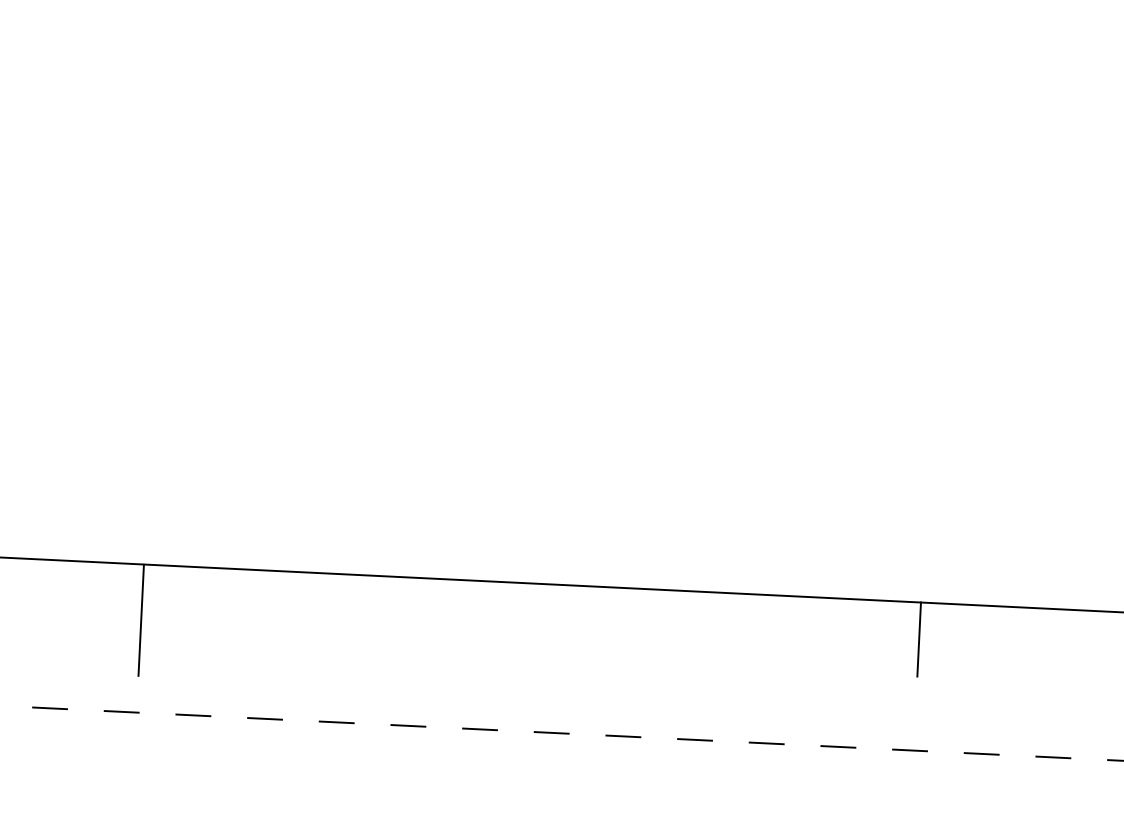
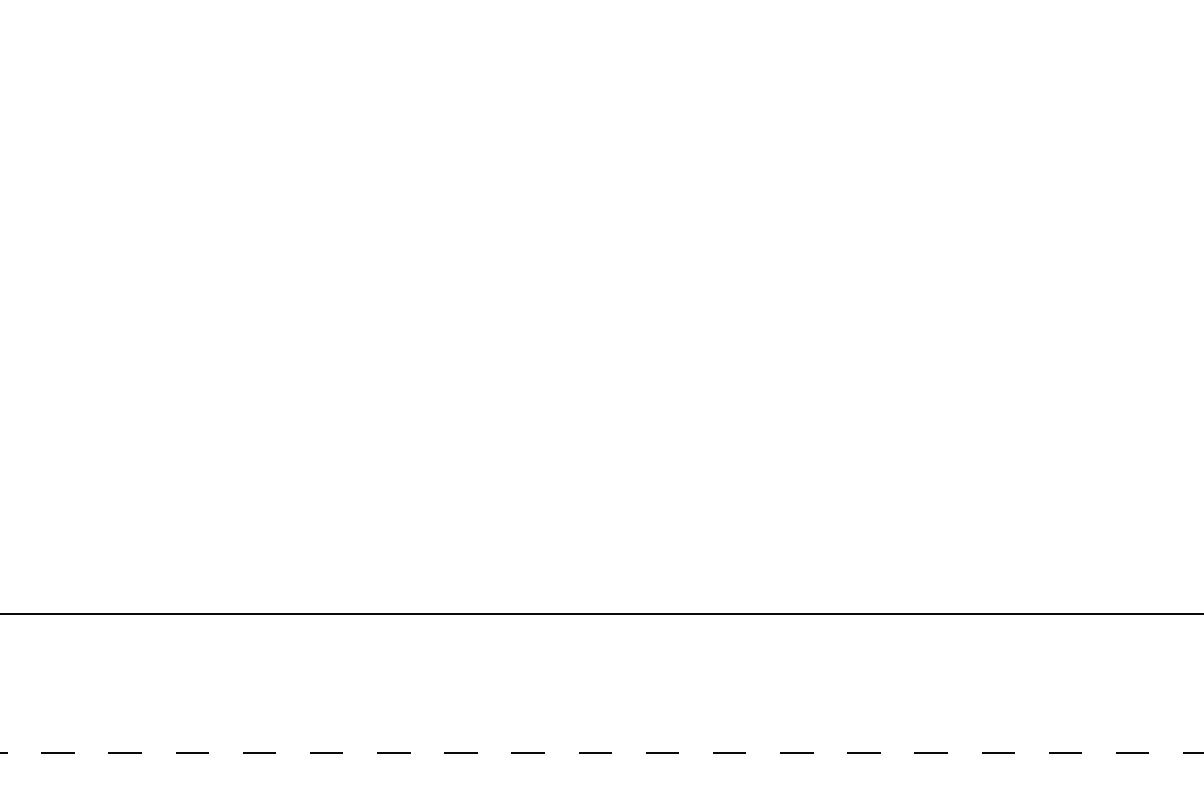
line: (141, 620) -> (139, 666), removed
line: (919, 639) -> (867, 648), removed

